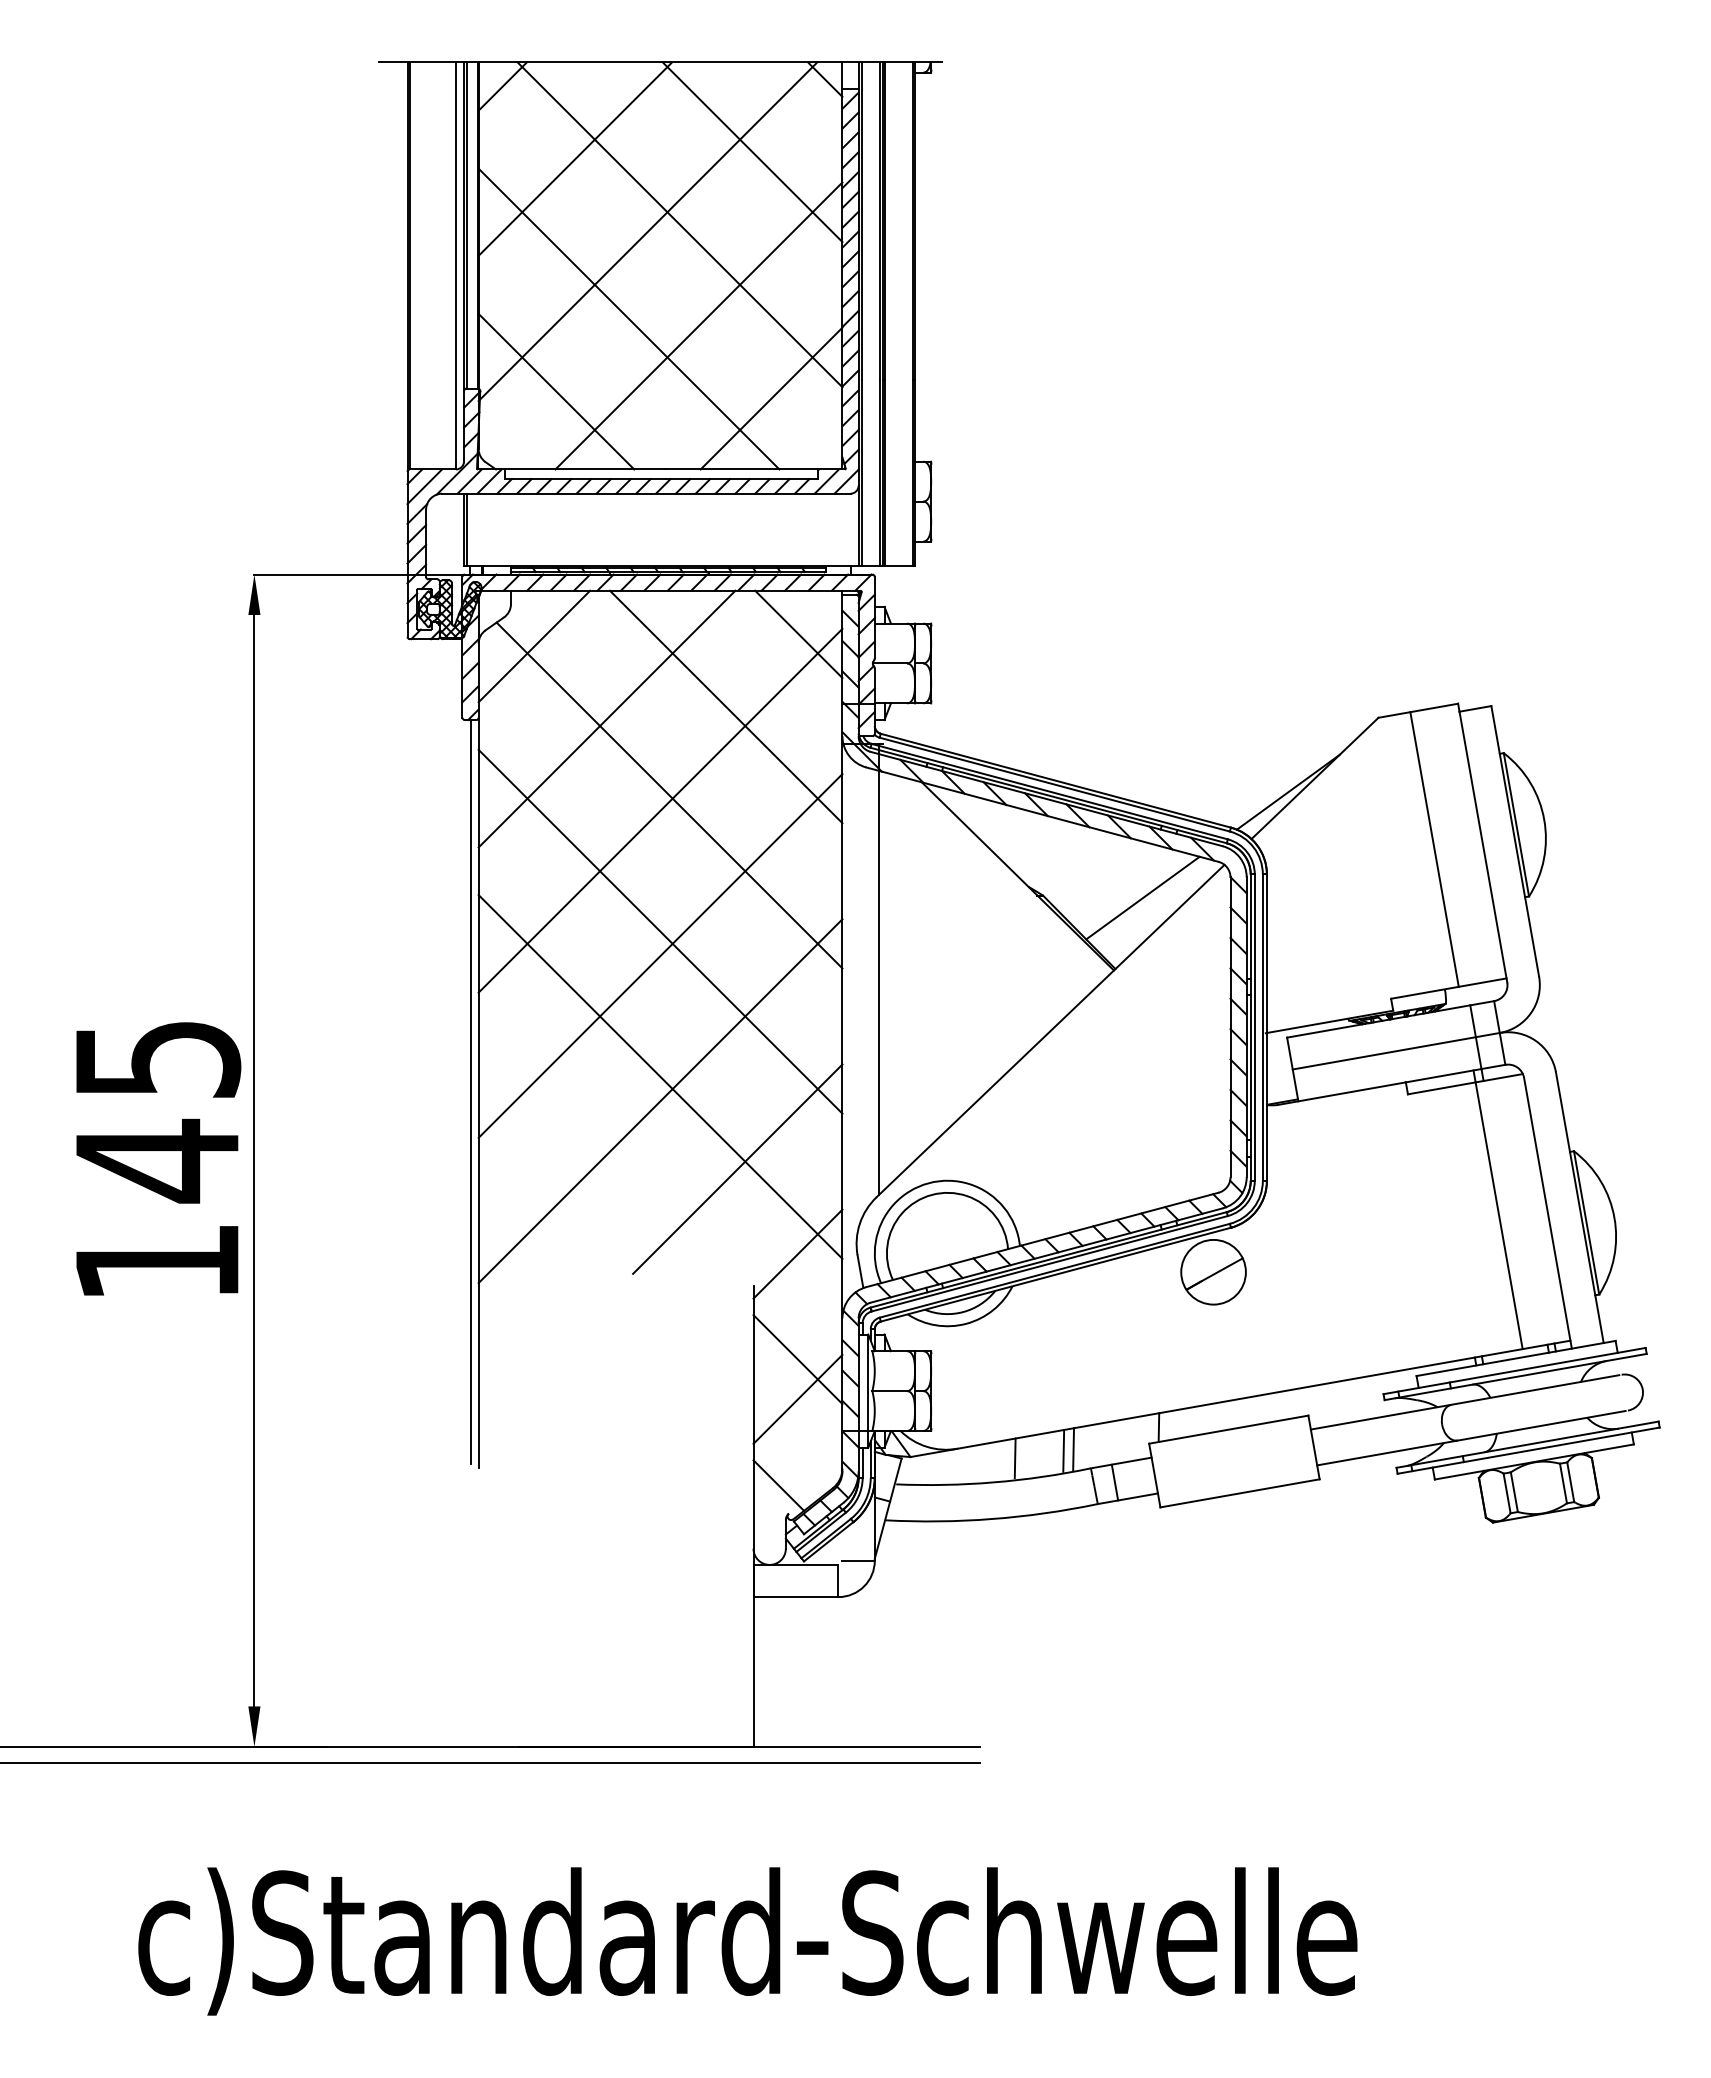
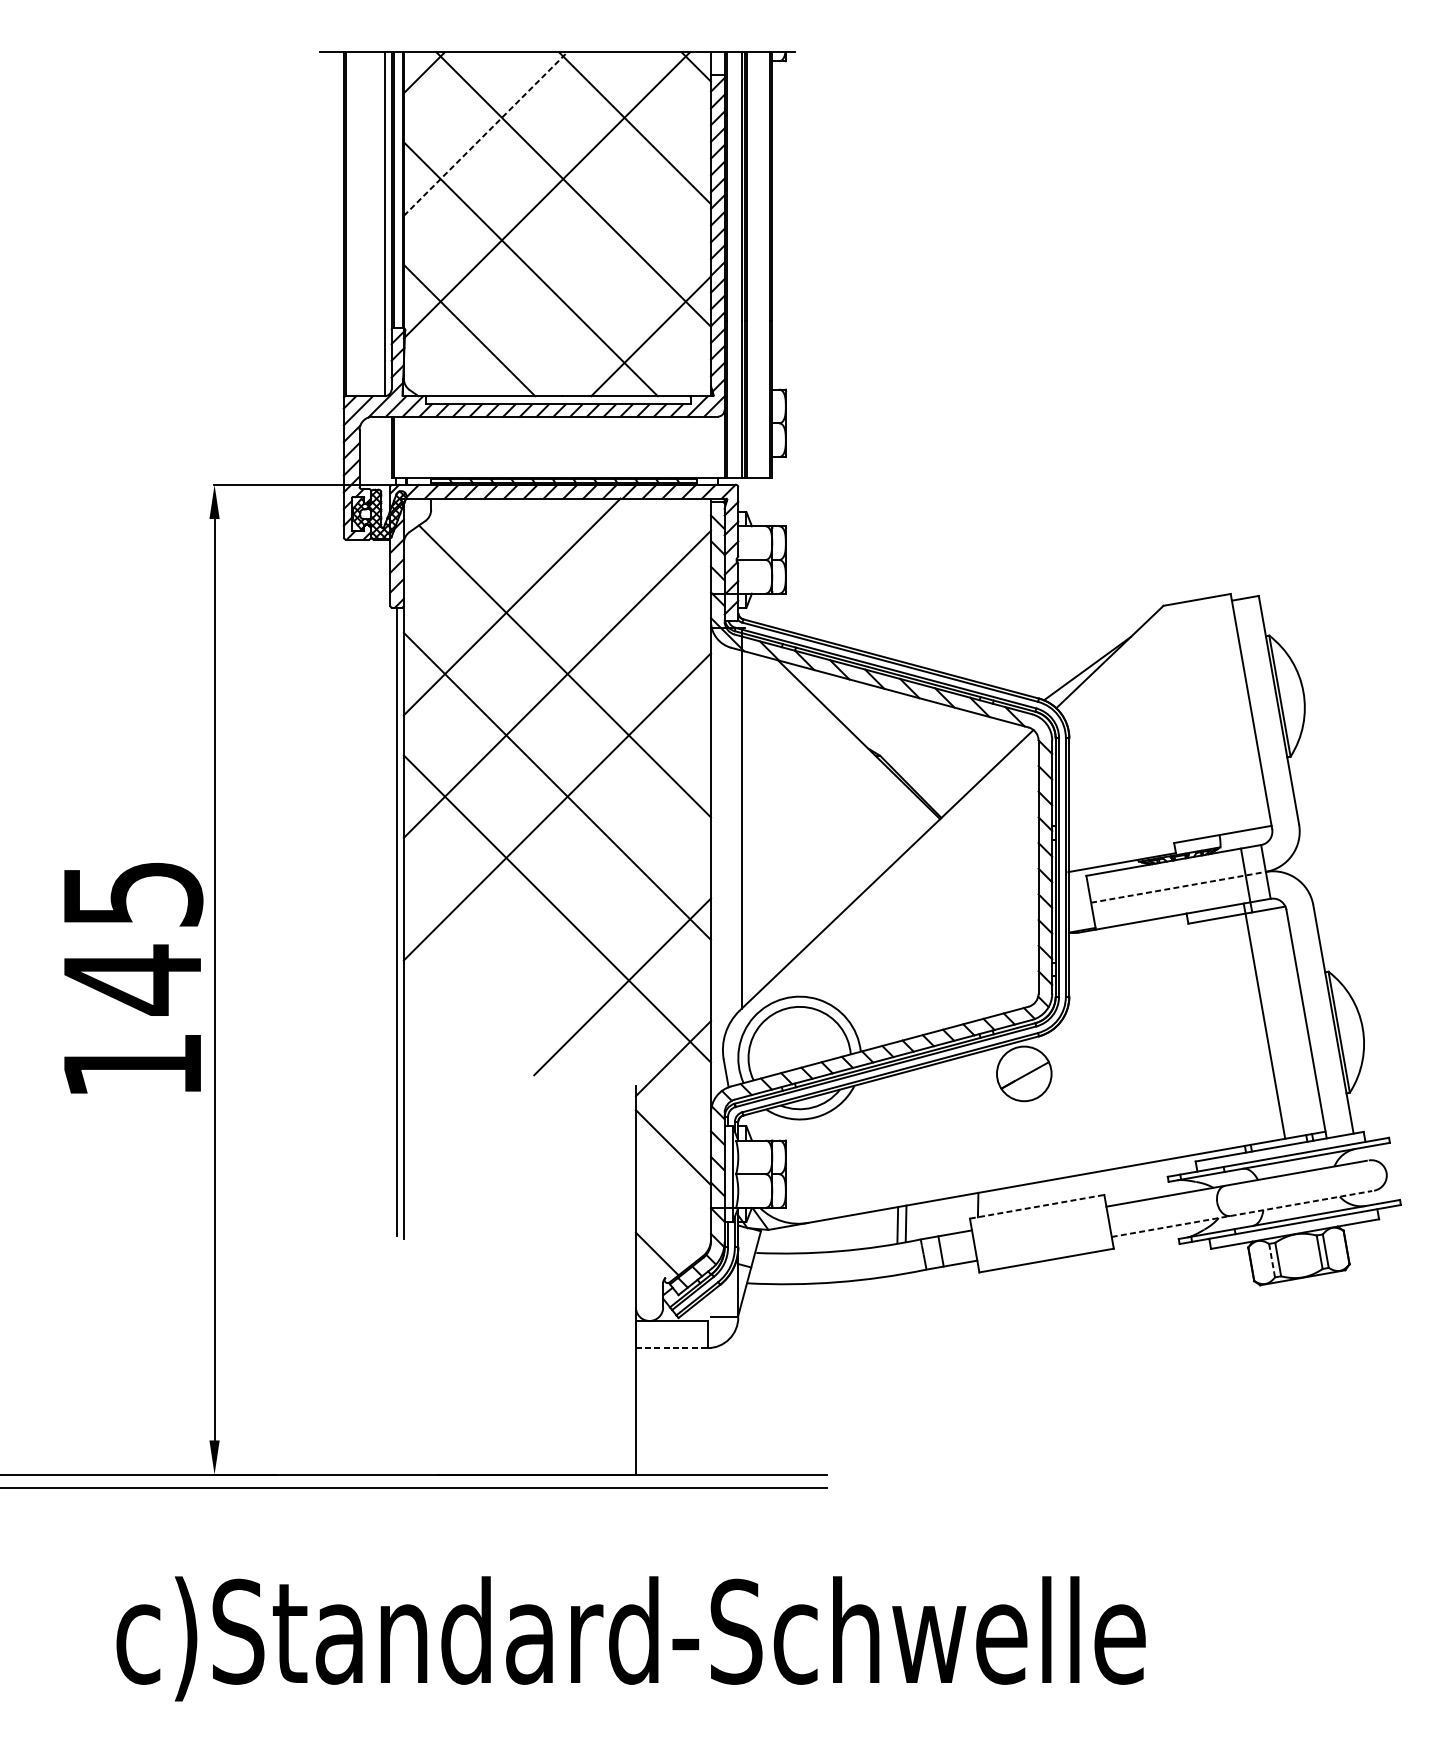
line: (575, 159) -> (485, 134), solid -> dashed
line: (698, 325) -> (589, 274), removed
line: (798, 634) -> (673, 535), removed
line: (534, 646) -> (451, 545), removed
line: (725, 706) -> (612, 596), removed
line: (1434, 849) -> (1210, 717), removed
line: (1142, 897) -> (964, 757), removed
line: (1396, 1051) -> (1178, 887), solid -> dashed
line: (660, 1101) -> (557, 929), removed
line: (797, 1398) -> (673, 1180), removed
line: (1228, 1429) -> (1036, 1206), solid -> dashed
line: (1471, 1438) -> (1242, 1214), solid -> dashed
line: (1014, 1458) -> (856, 1231), removed
line: (1507, 1493) -> (1272, 1260), solid -> dashed
line: (796, 1597) -> (672, 1348), solid -> dashed

